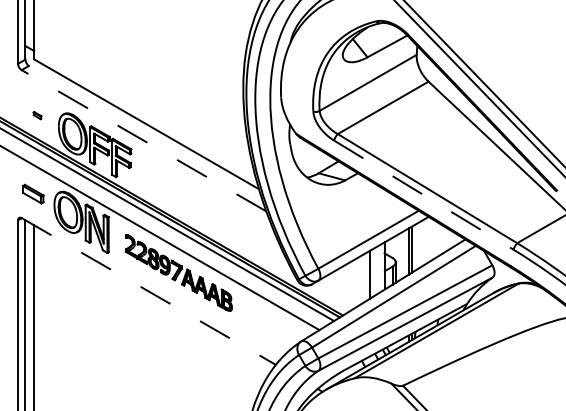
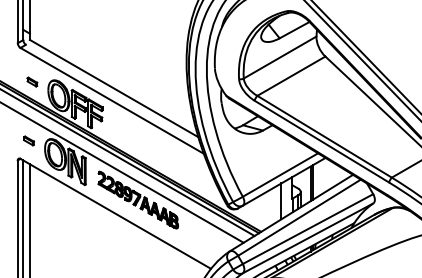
part: (37, 115) -> (32, 81), size x1.67
line: (143, 140) -> (111, 100), dashed -> solid
part: (32, 194) -> (28, 141), size x0.62
line: (424, 195) -> (322, 141), dashed -> solid
line: (148, 291) -> (115, 213), dashed -> solid

